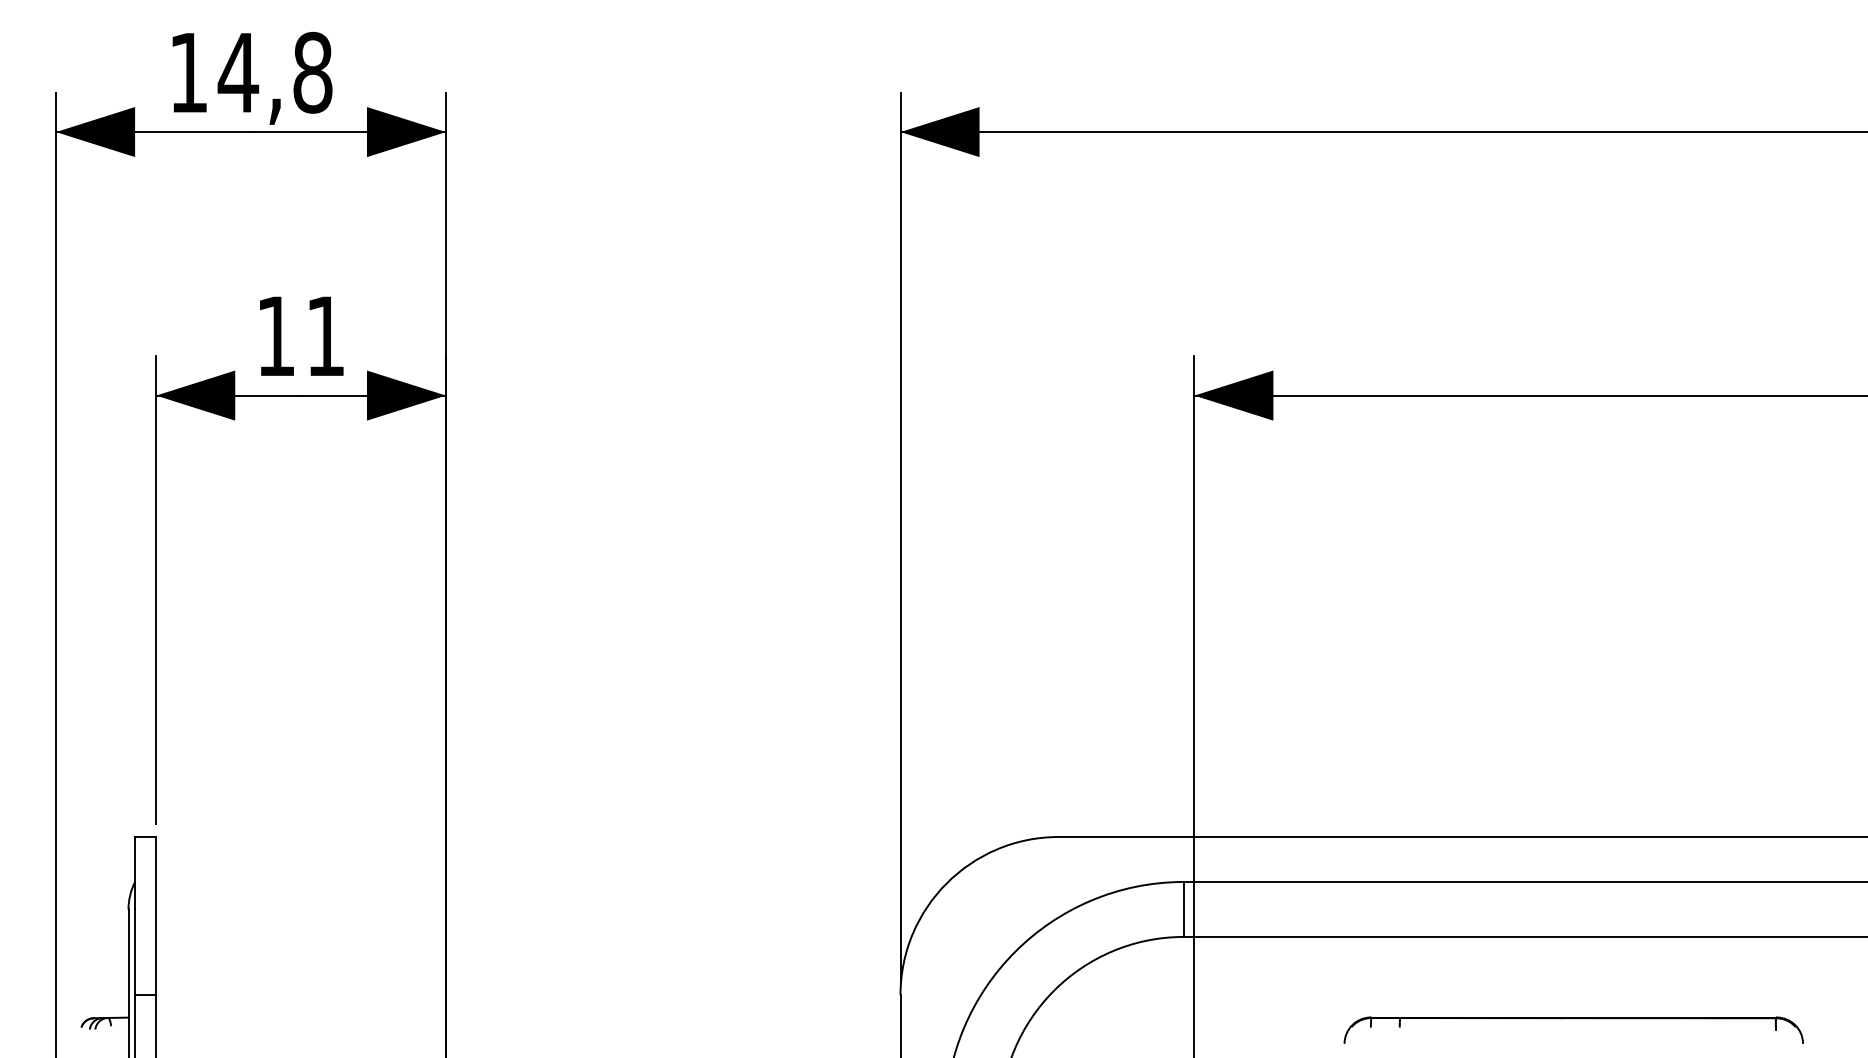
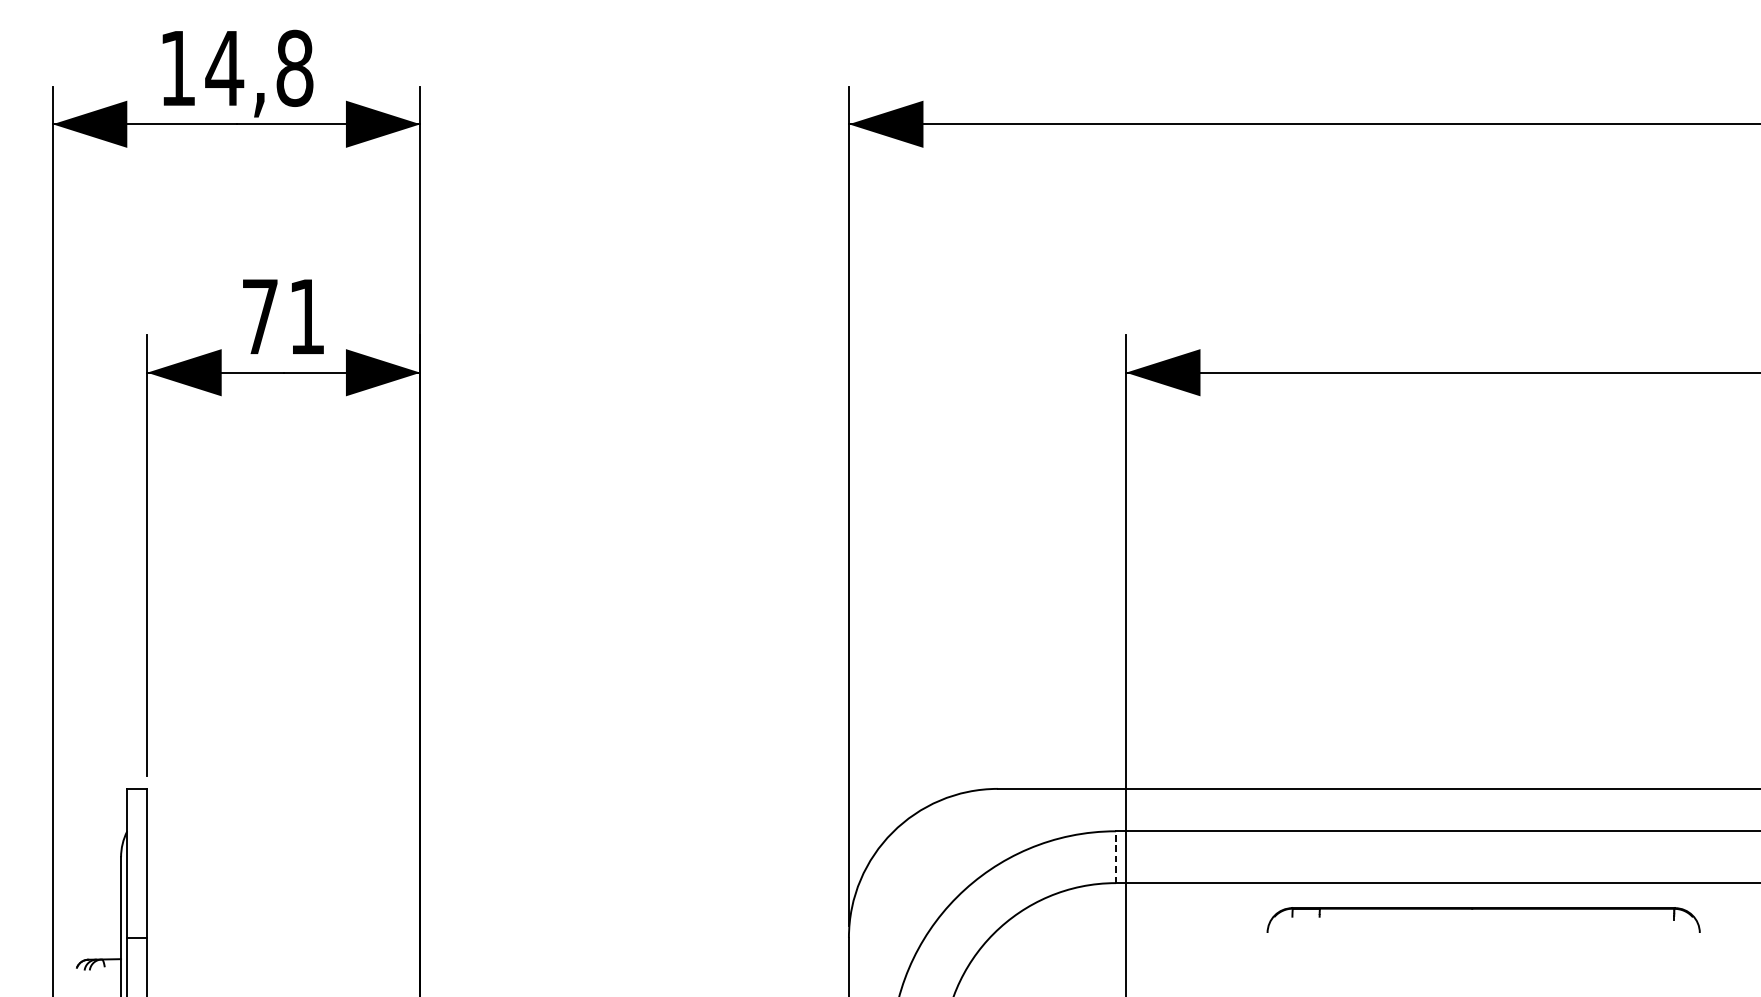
text: (275, 335) -> (259, 316), 11 -> 71
line: (1183, 908) -> (1115, 856), solid -> dashed
part: (1573, 1019) -> (1483, 910), moved

